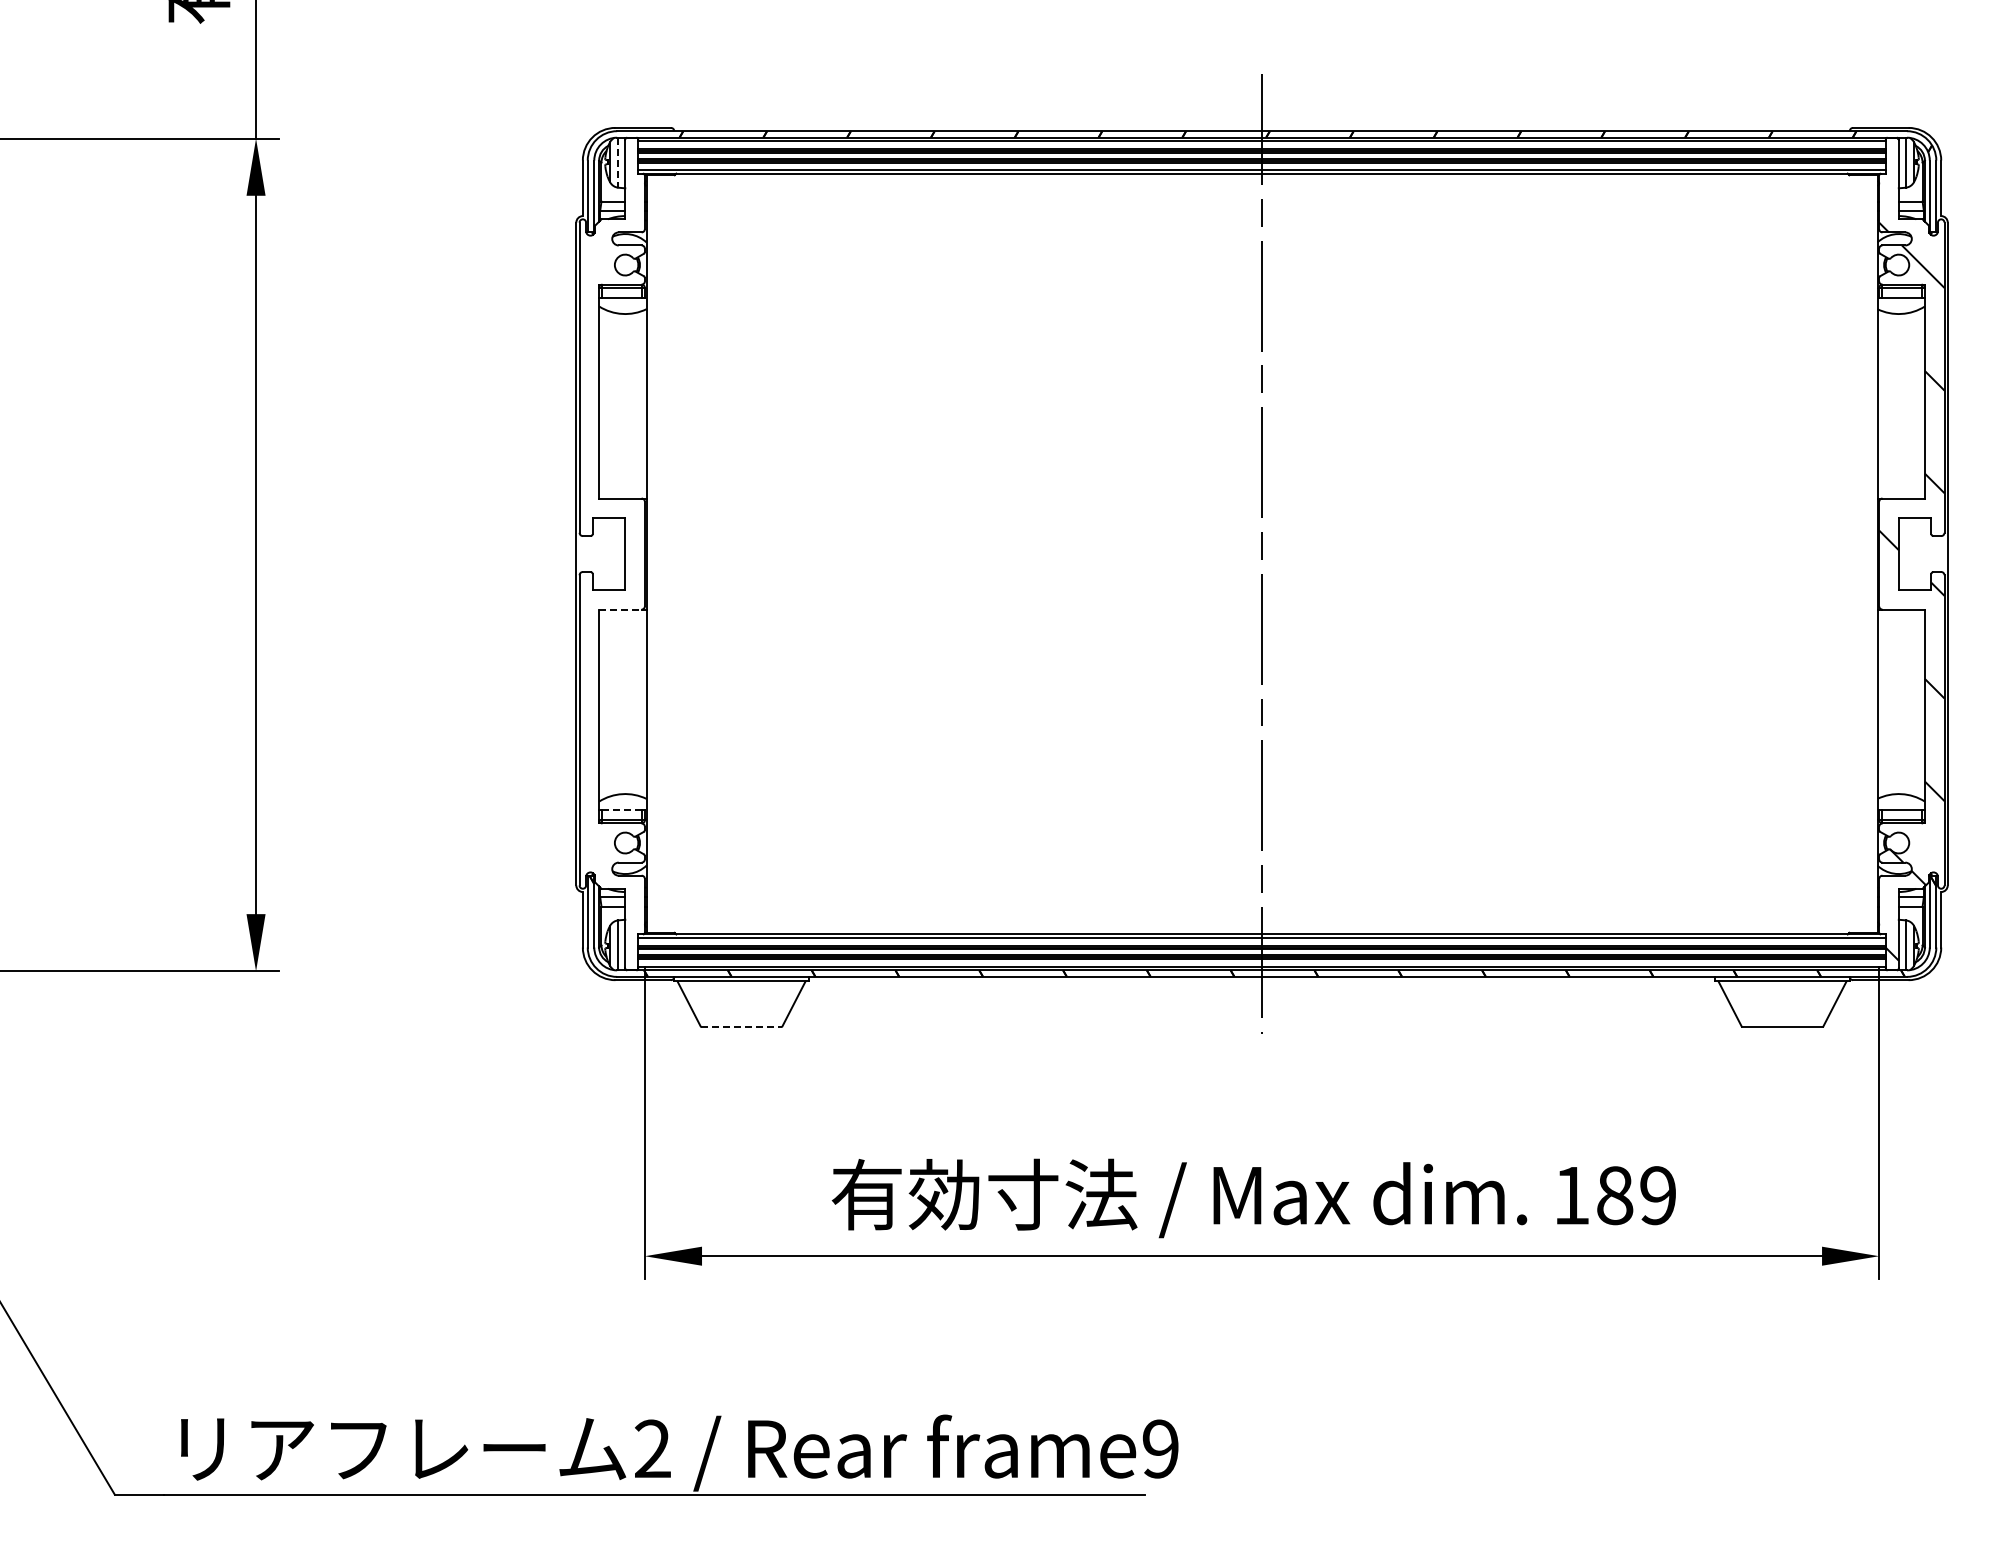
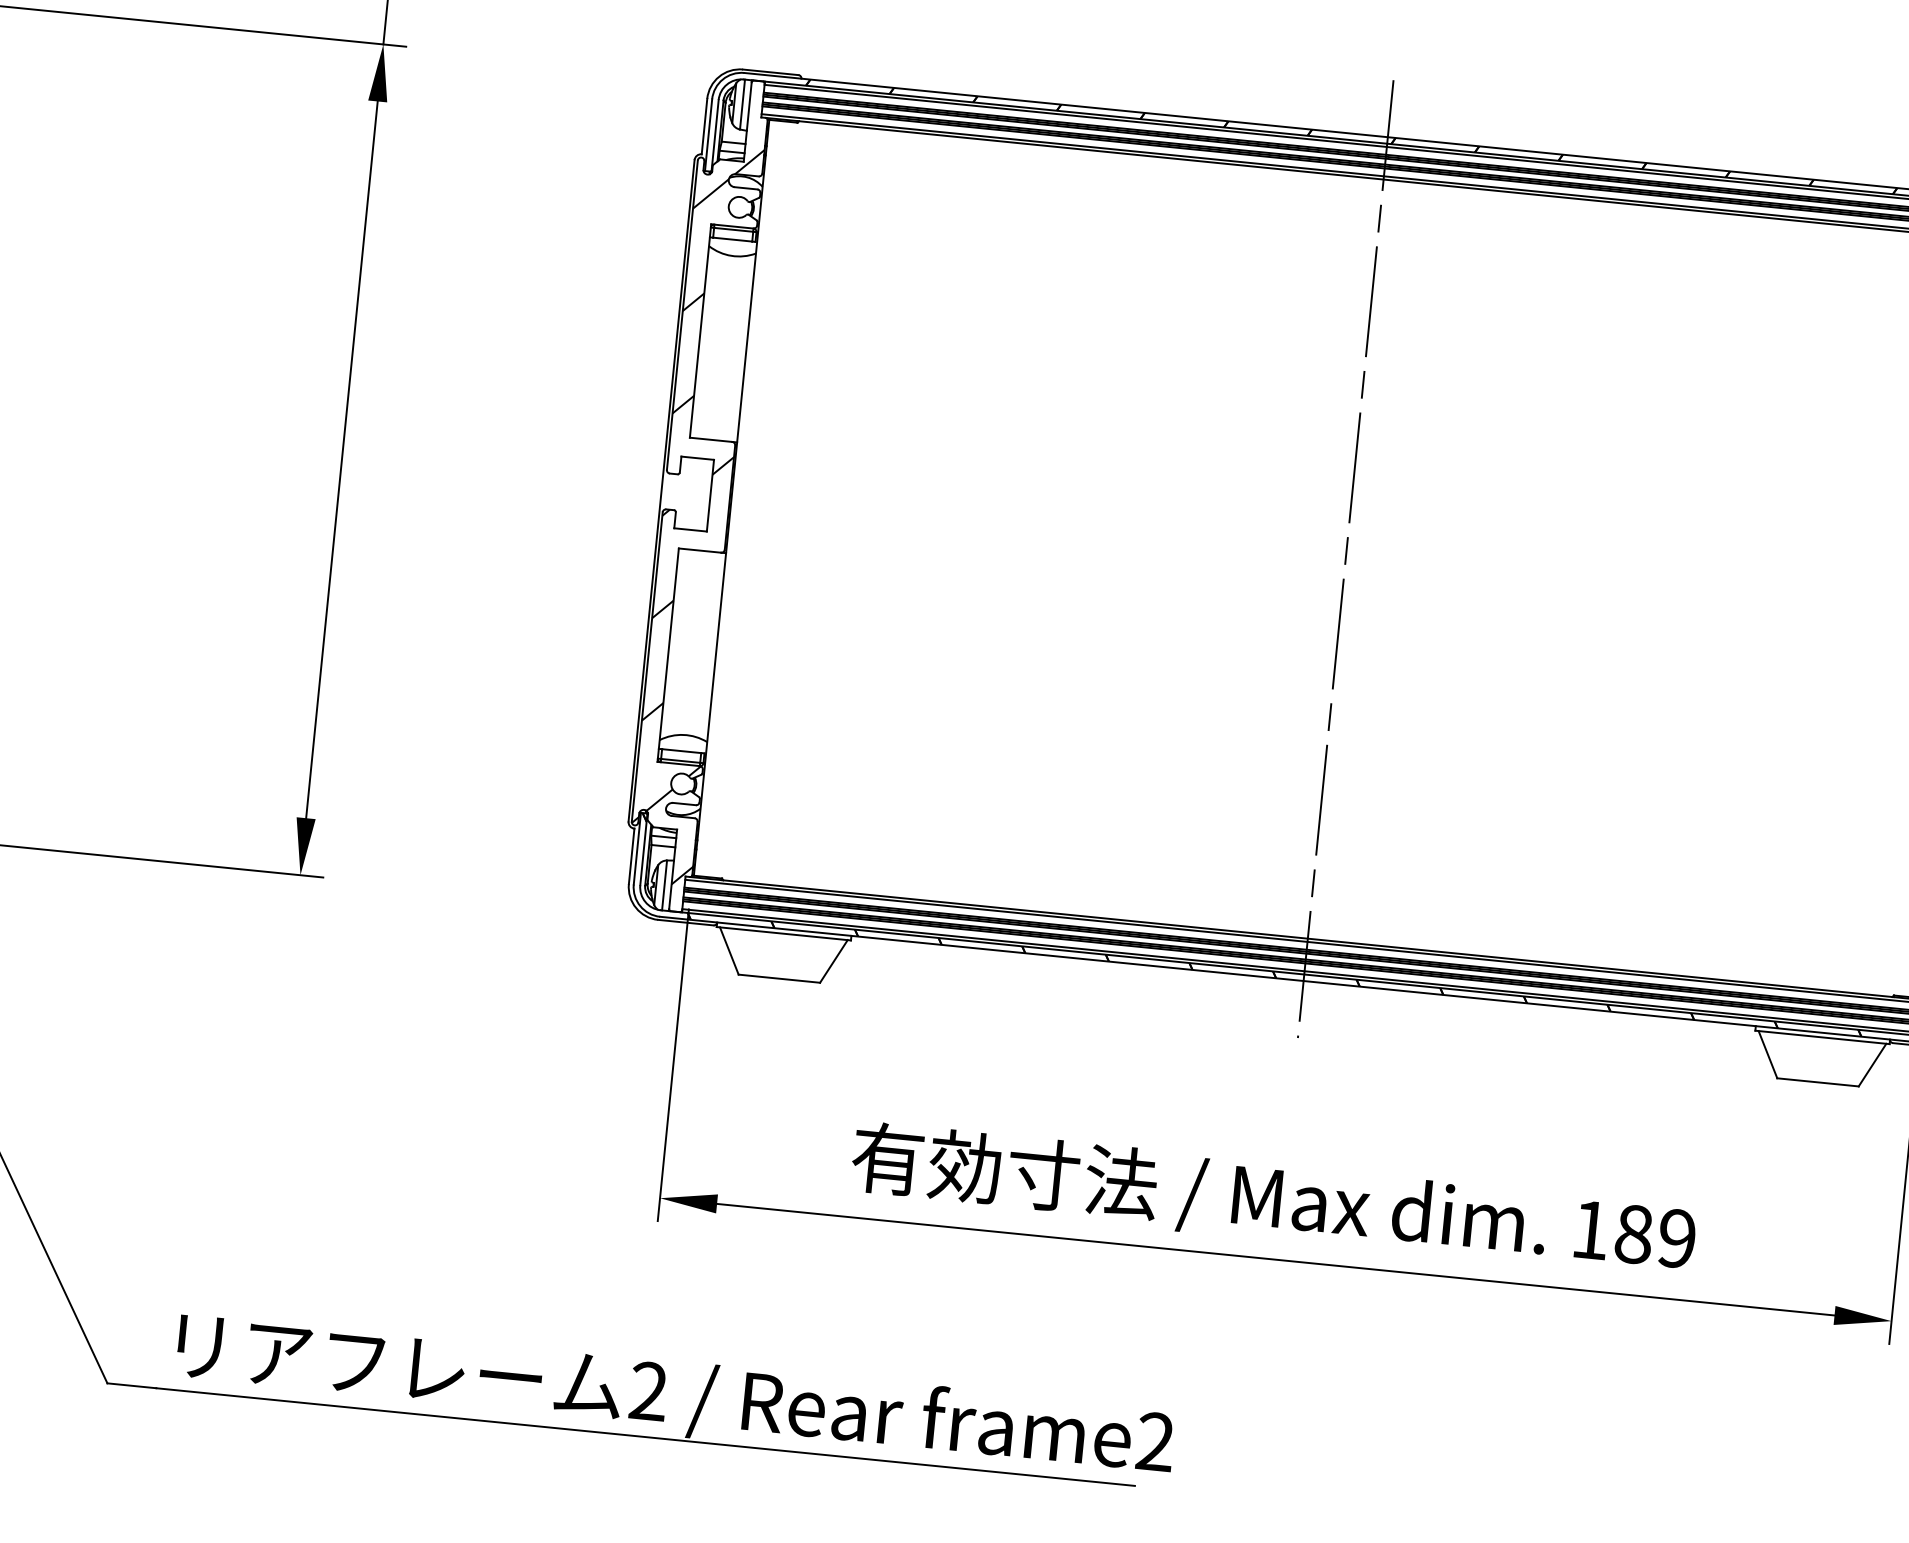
line: (618, 163) -> (742, 105), dashed -> solid
hatch: (611, 574) -> (694, 514), added
line: (620, 609) -> (700, 550), dashed -> solid
line: (622, 810) -> (682, 751), dashed -> solid
line: (741, 1026) -> (779, 978), dashed -> solid
text: (1160, 1448) -> (1155, 1441), frame9 -> frame2

